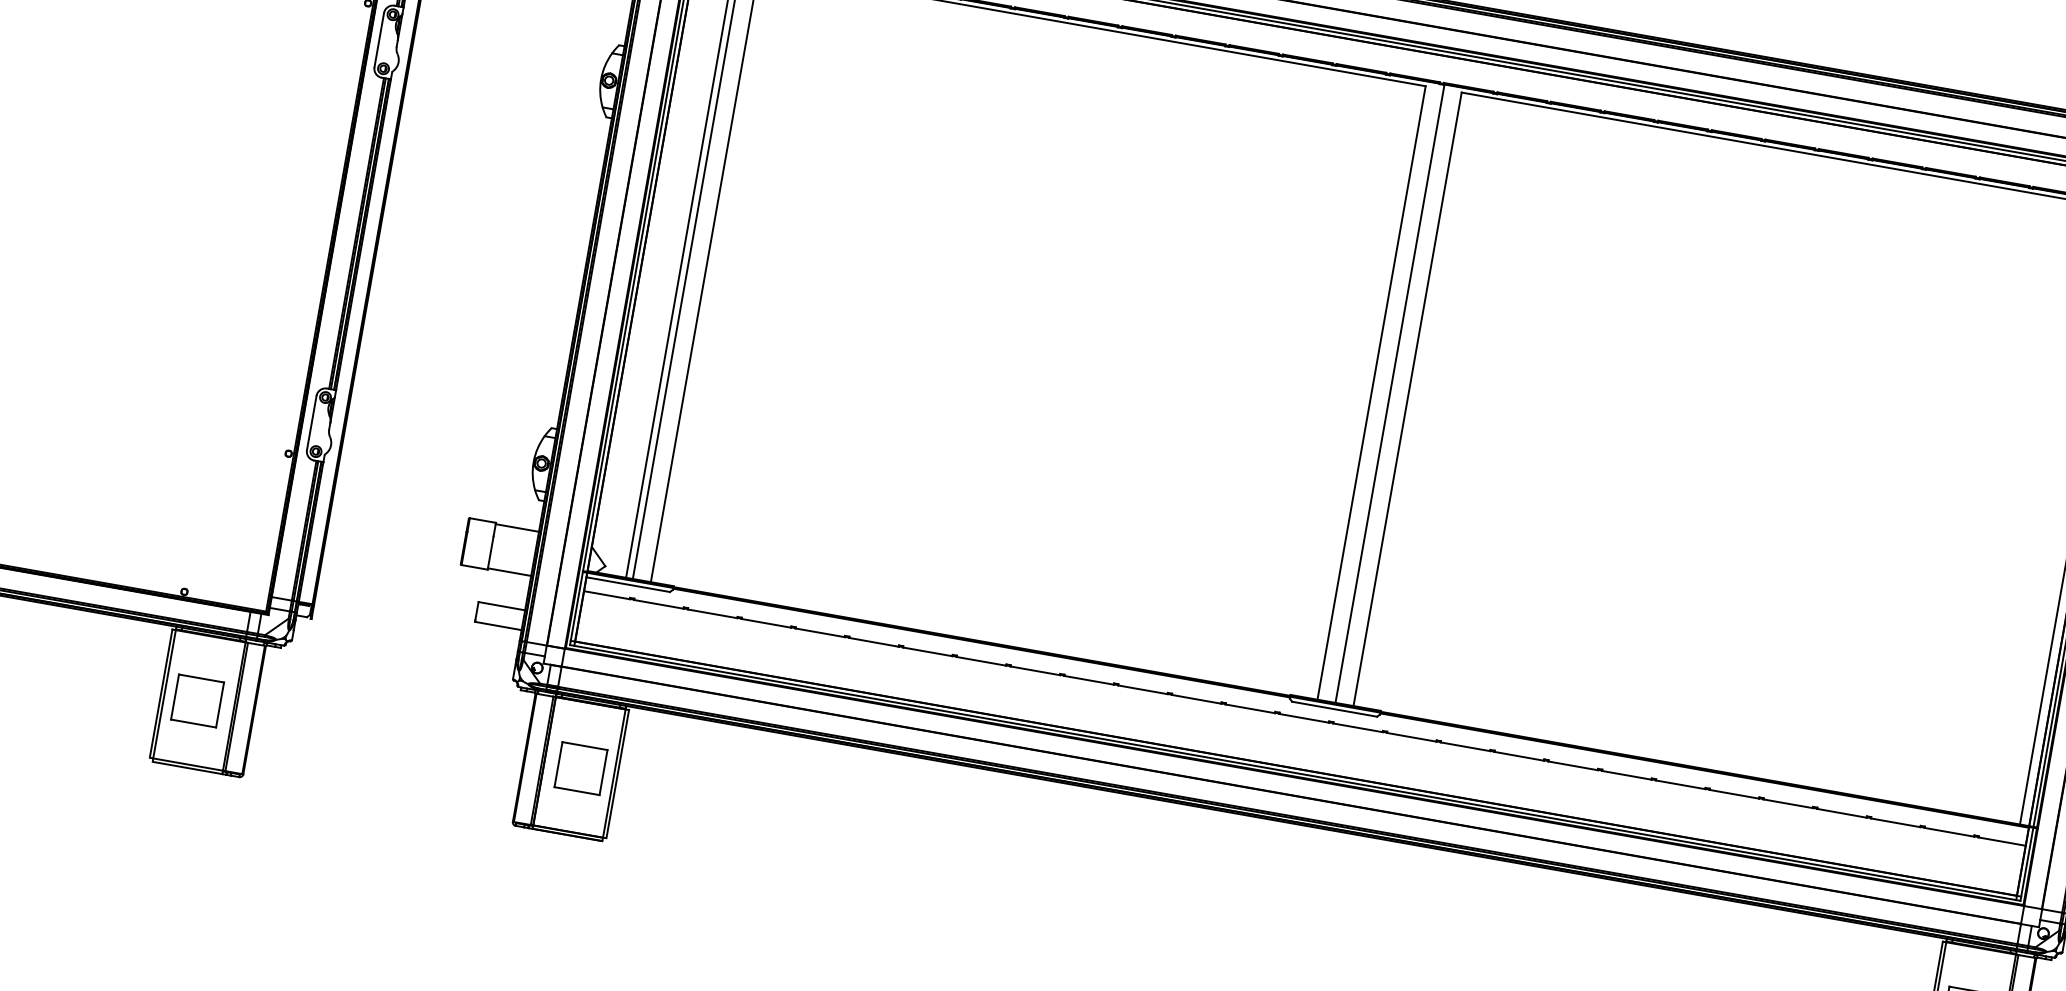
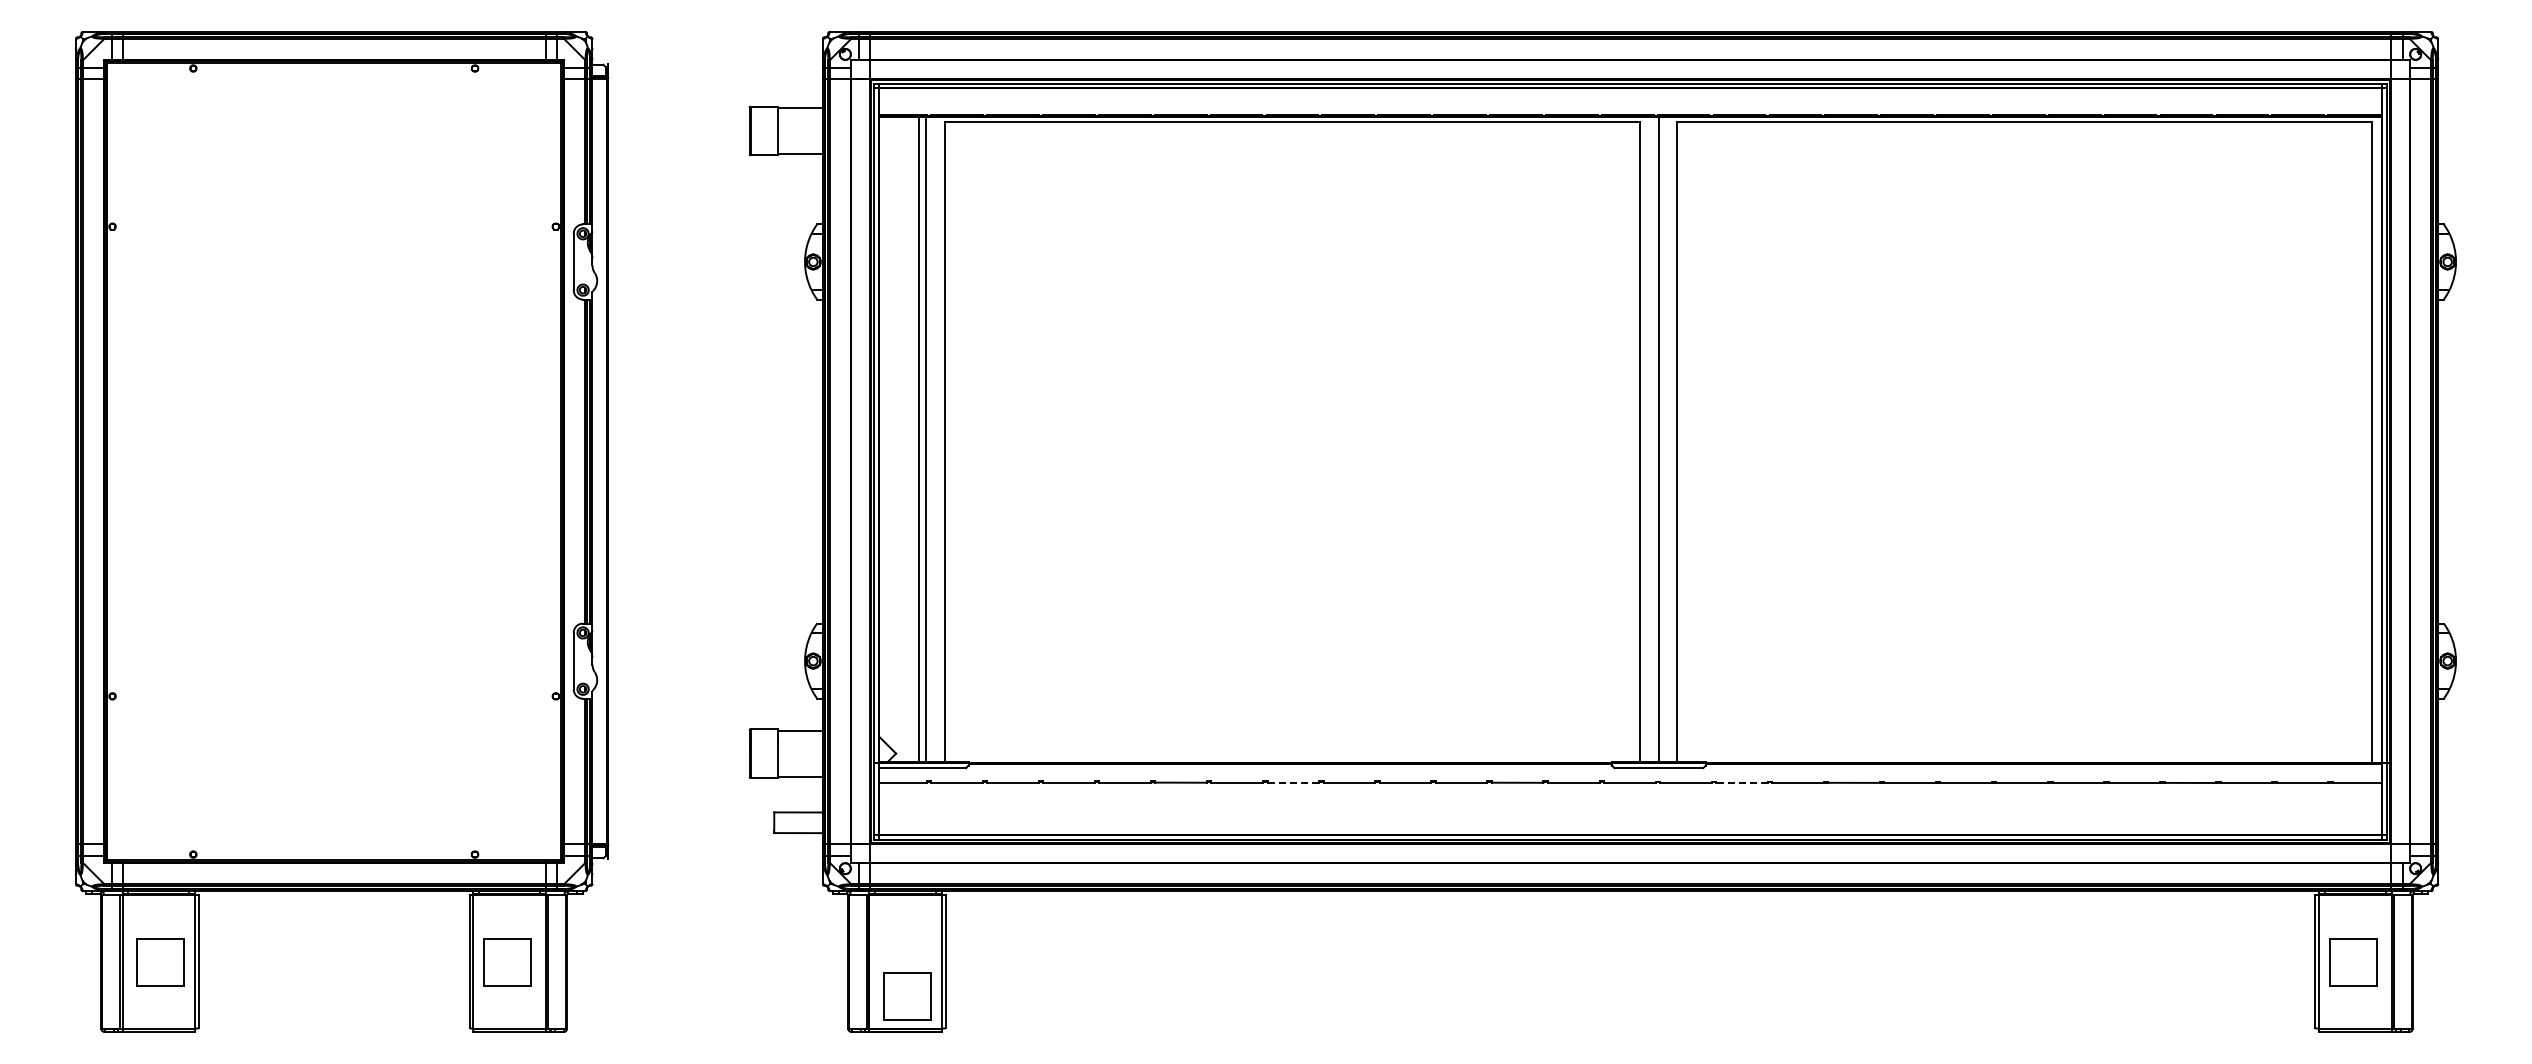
line: (981, 661) -> (1293, 782), solid -> dashed
line: (1411, 736) -> (1741, 782), solid -> dashed
part: (580, 768) -> (907, 996), moved

